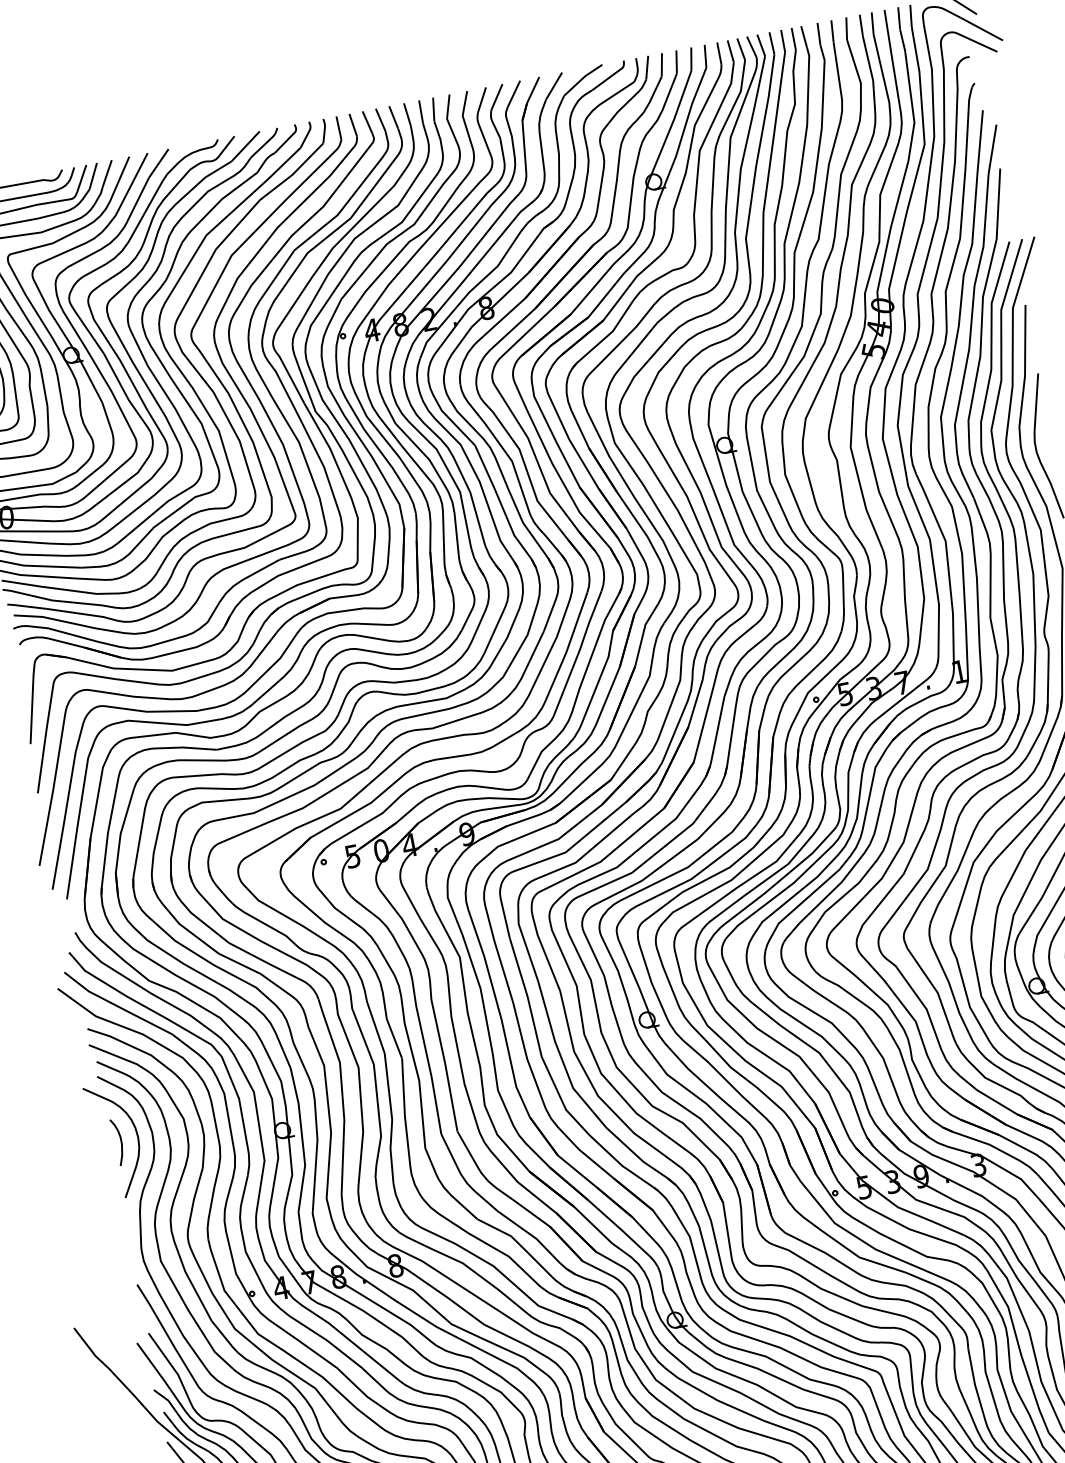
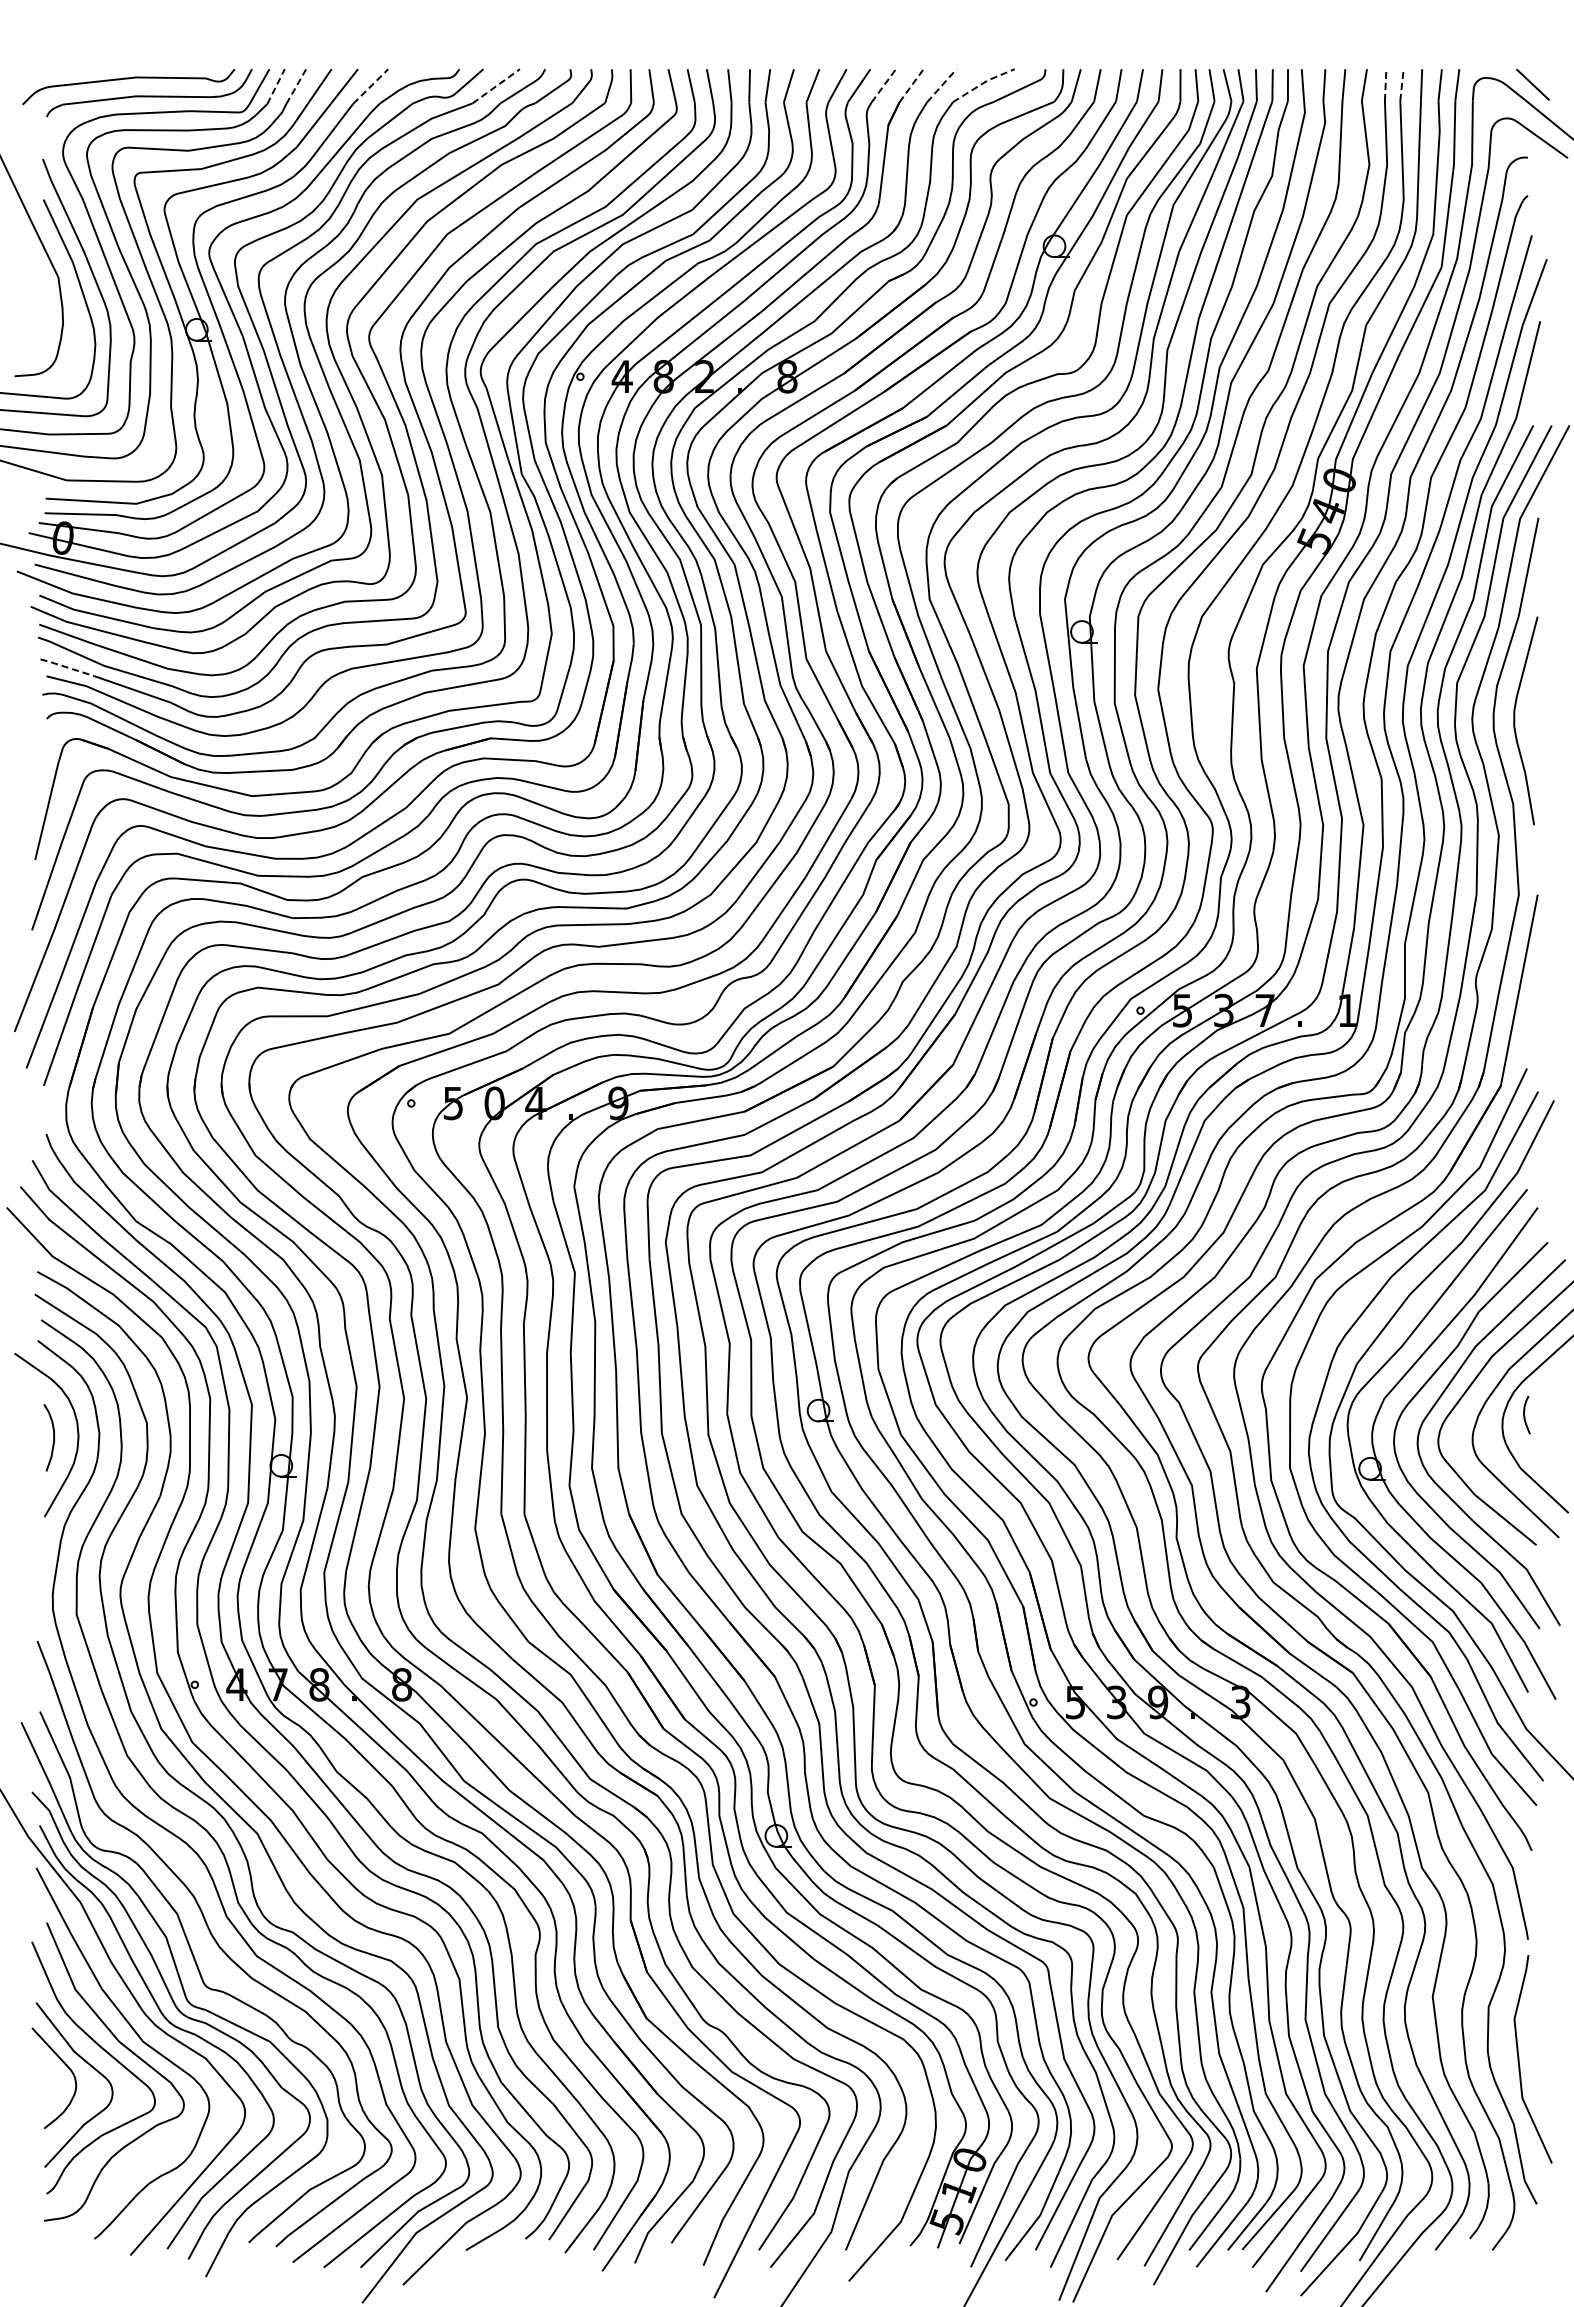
line: (872, 23) -> (1401, 85), solid -> dashed
line: (861, 26) -> (1385, 85), solid -> dashed
line: (582, 78) -> (983, 83), solid -> dashed
line: (554, 85) -> (942, 85), solid -> dashed
line: (533, 89) -> (911, 85), solid -> dashed
line: (513, 93) -> (883, 85), solid -> dashed
line: (245, 146) -> (496, 86), solid -> dashed
line: (158, 163) -> (370, 86), solid -> dashed
line: (107, 173) -> (296, 86), solid -> dashed
line: (93, 176) -> (276, 86), solid -> dashed
line: (26, 606) -> (66, 667), solid -> dashed

